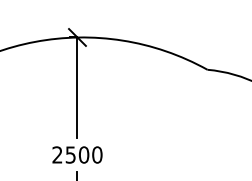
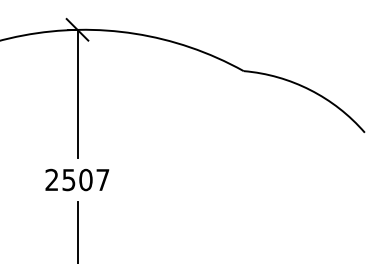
text: (97, 154) -> (102, 179), 2500 -> 2507

